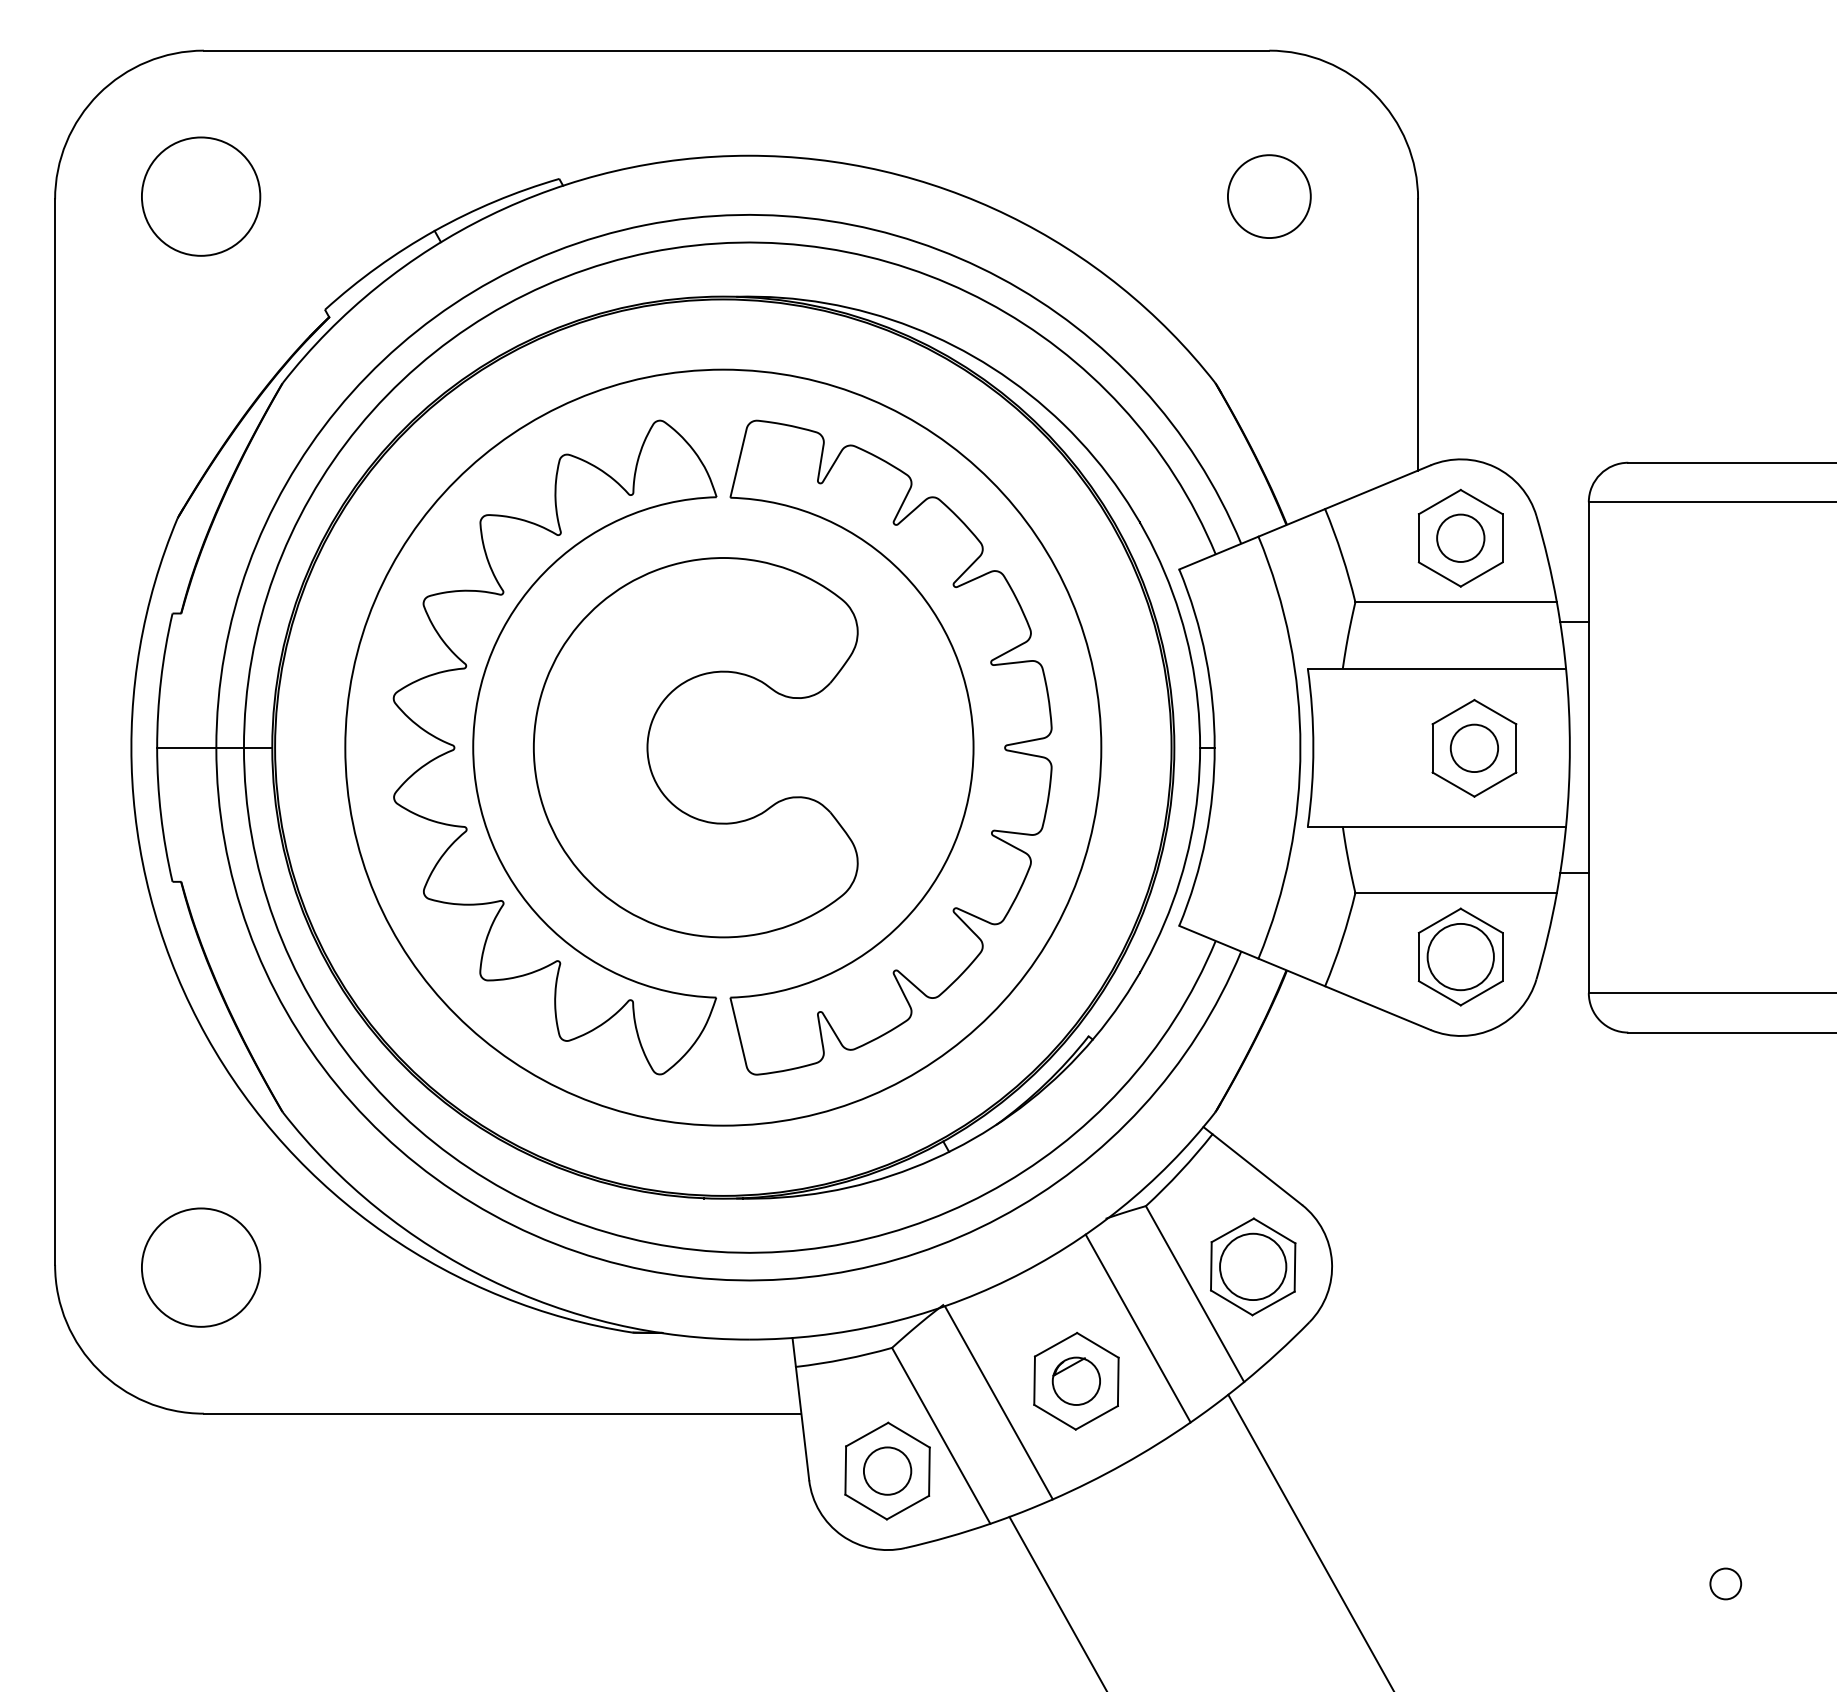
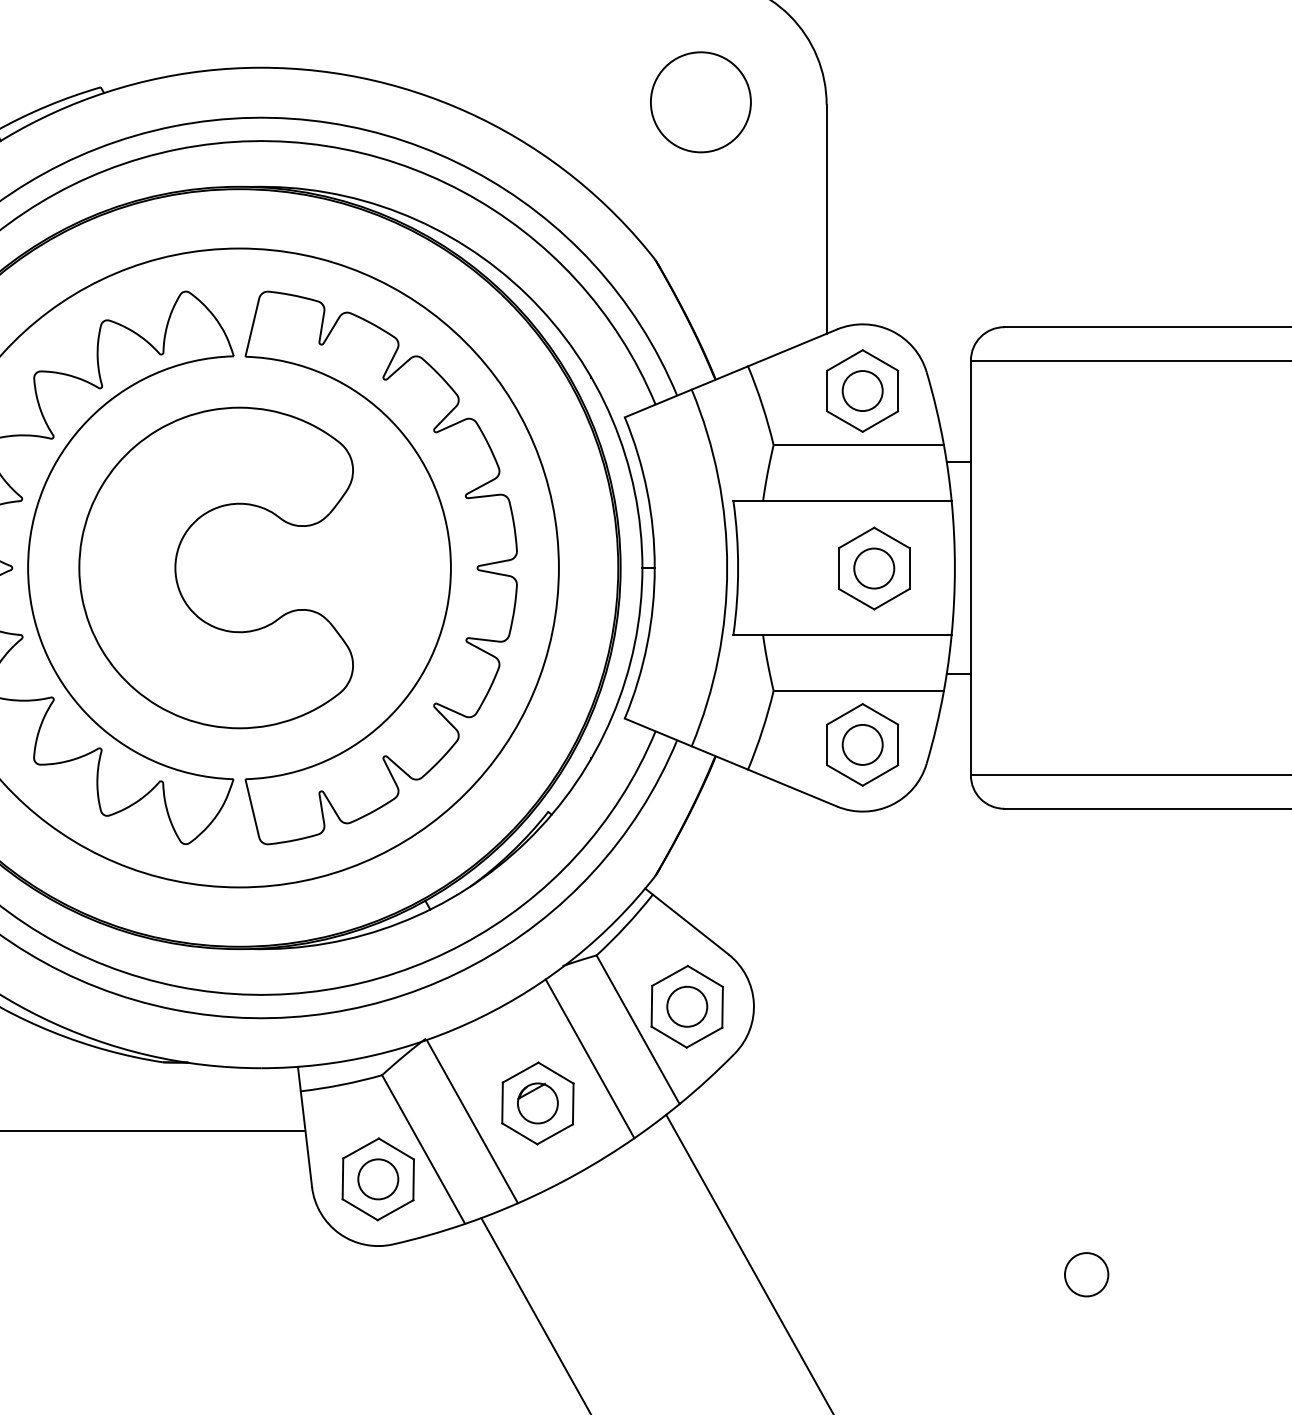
circle: (1269, 196) -> (701, 102), size x1.43
circle: (1460, 956) -> (862, 744), size x0.71
circle: (1252, 1266) -> (686, 1006), size x0.71
circle: (1725, 1583) -> (1086, 1274), size x1.67

